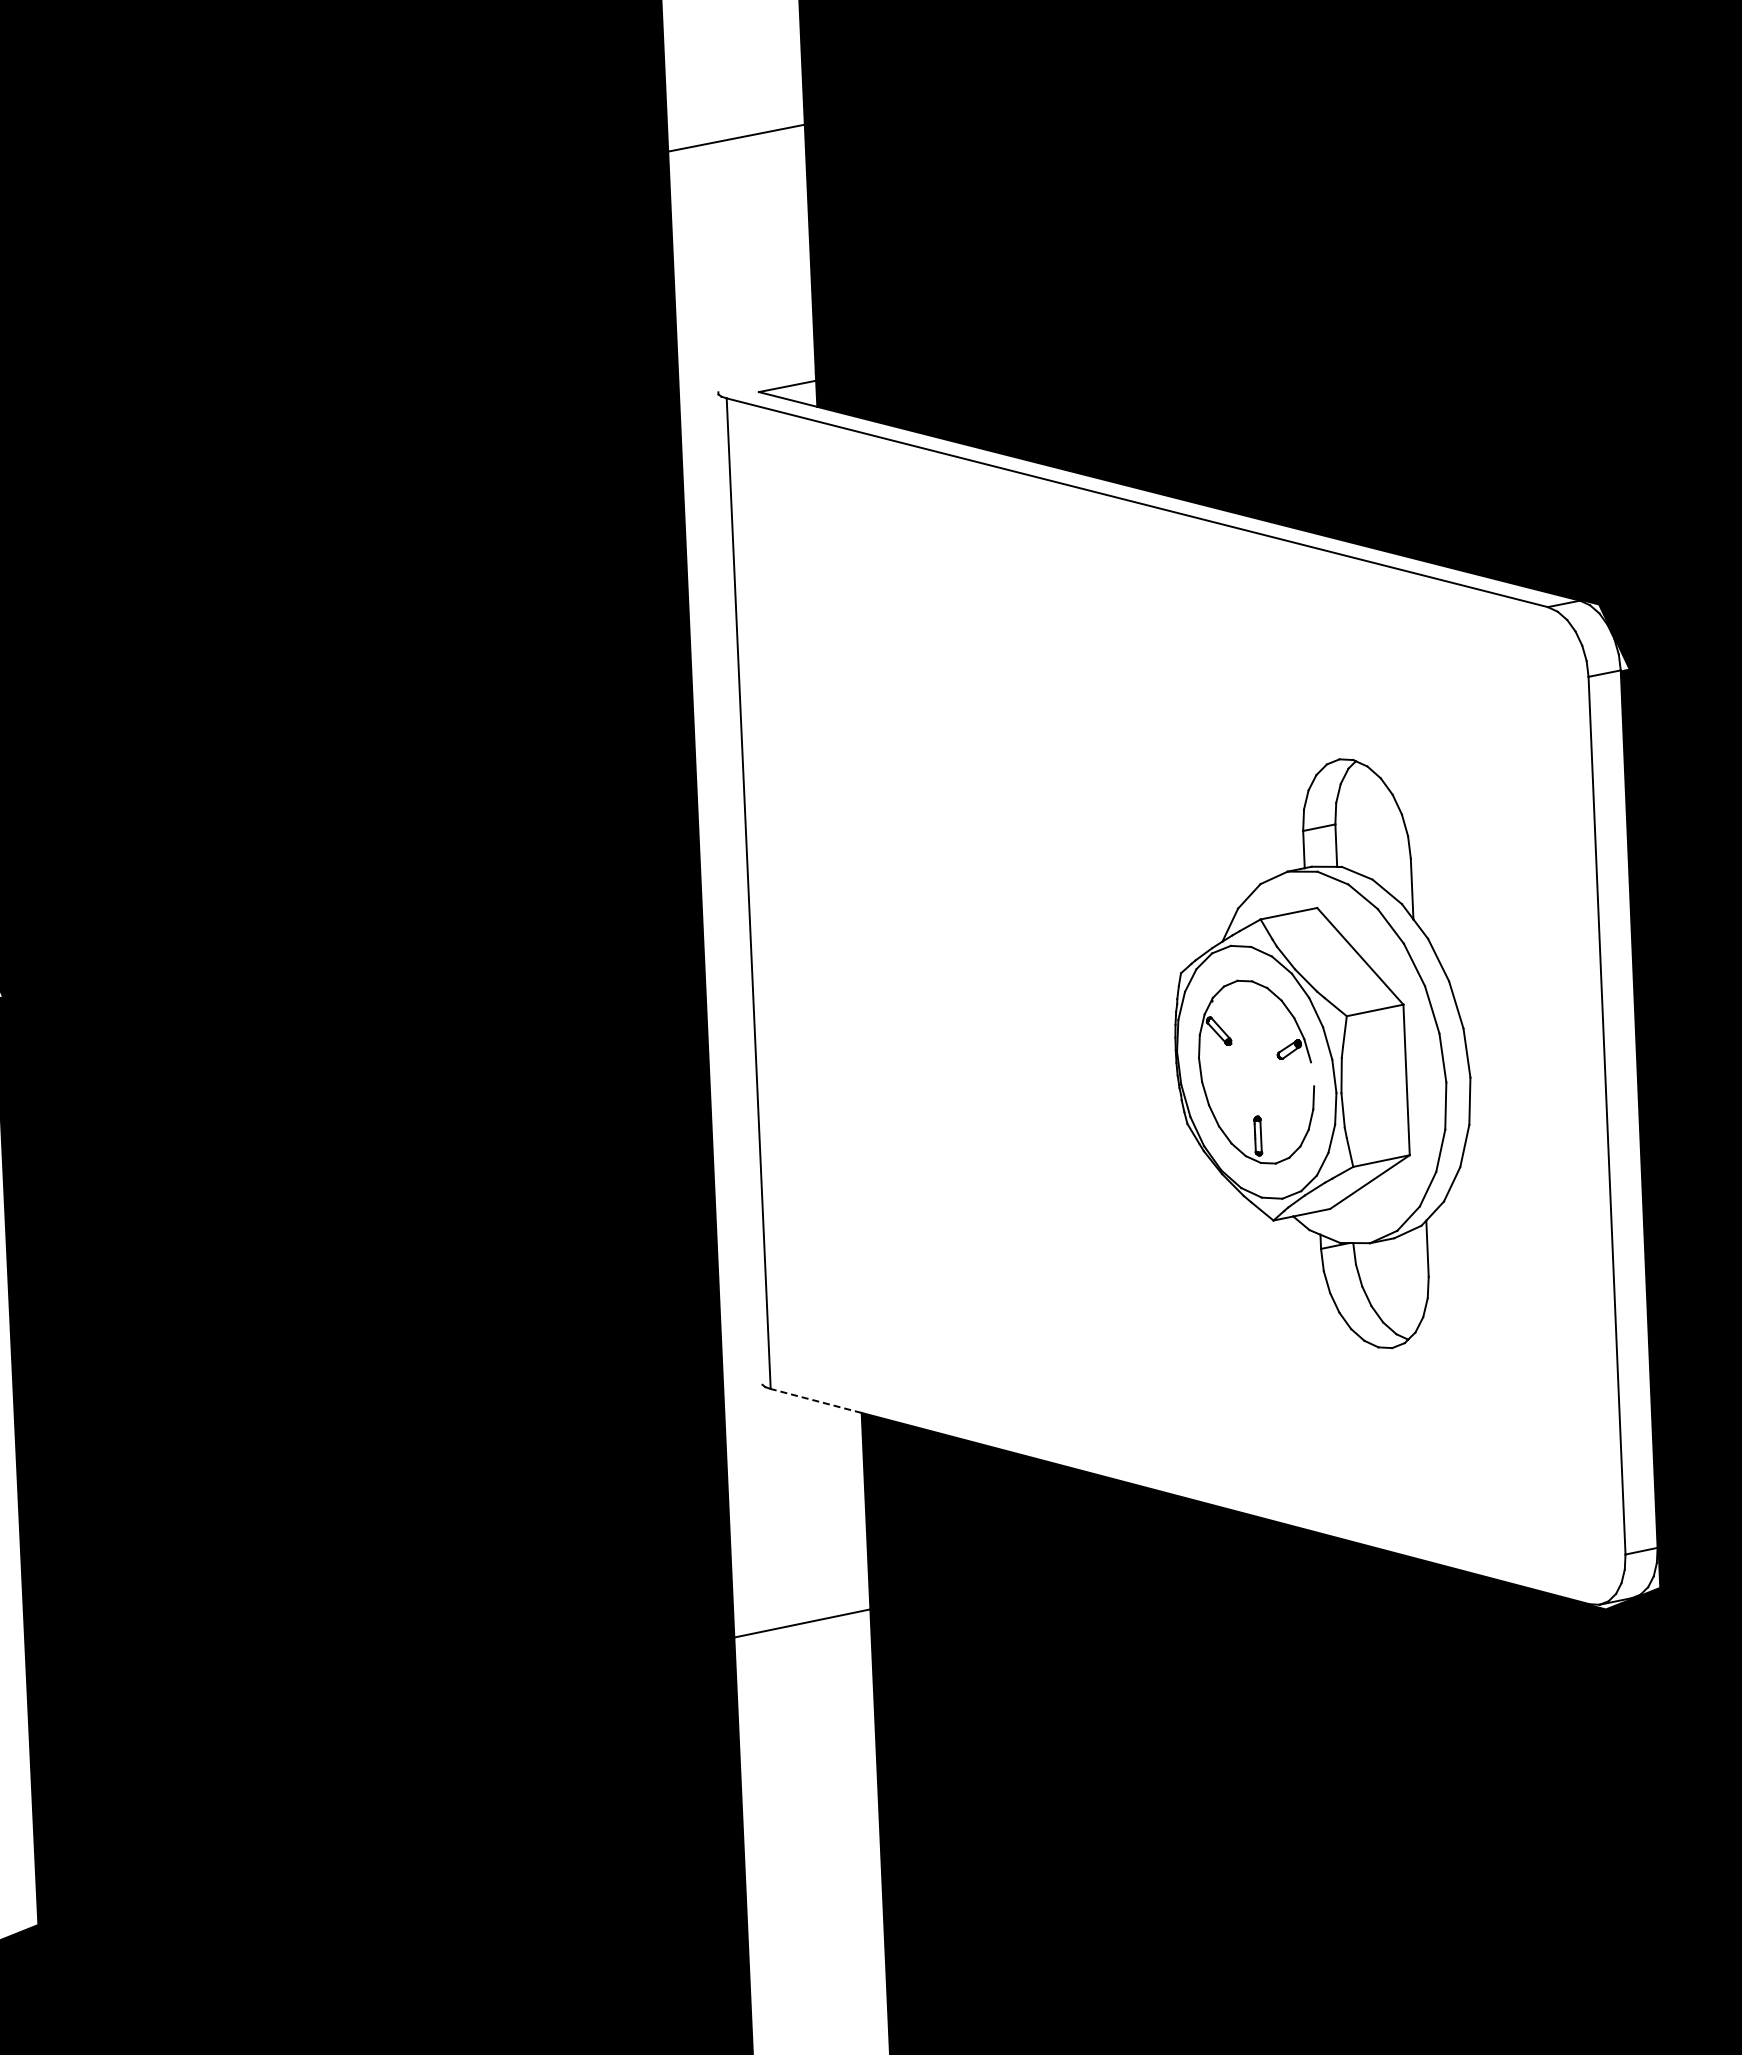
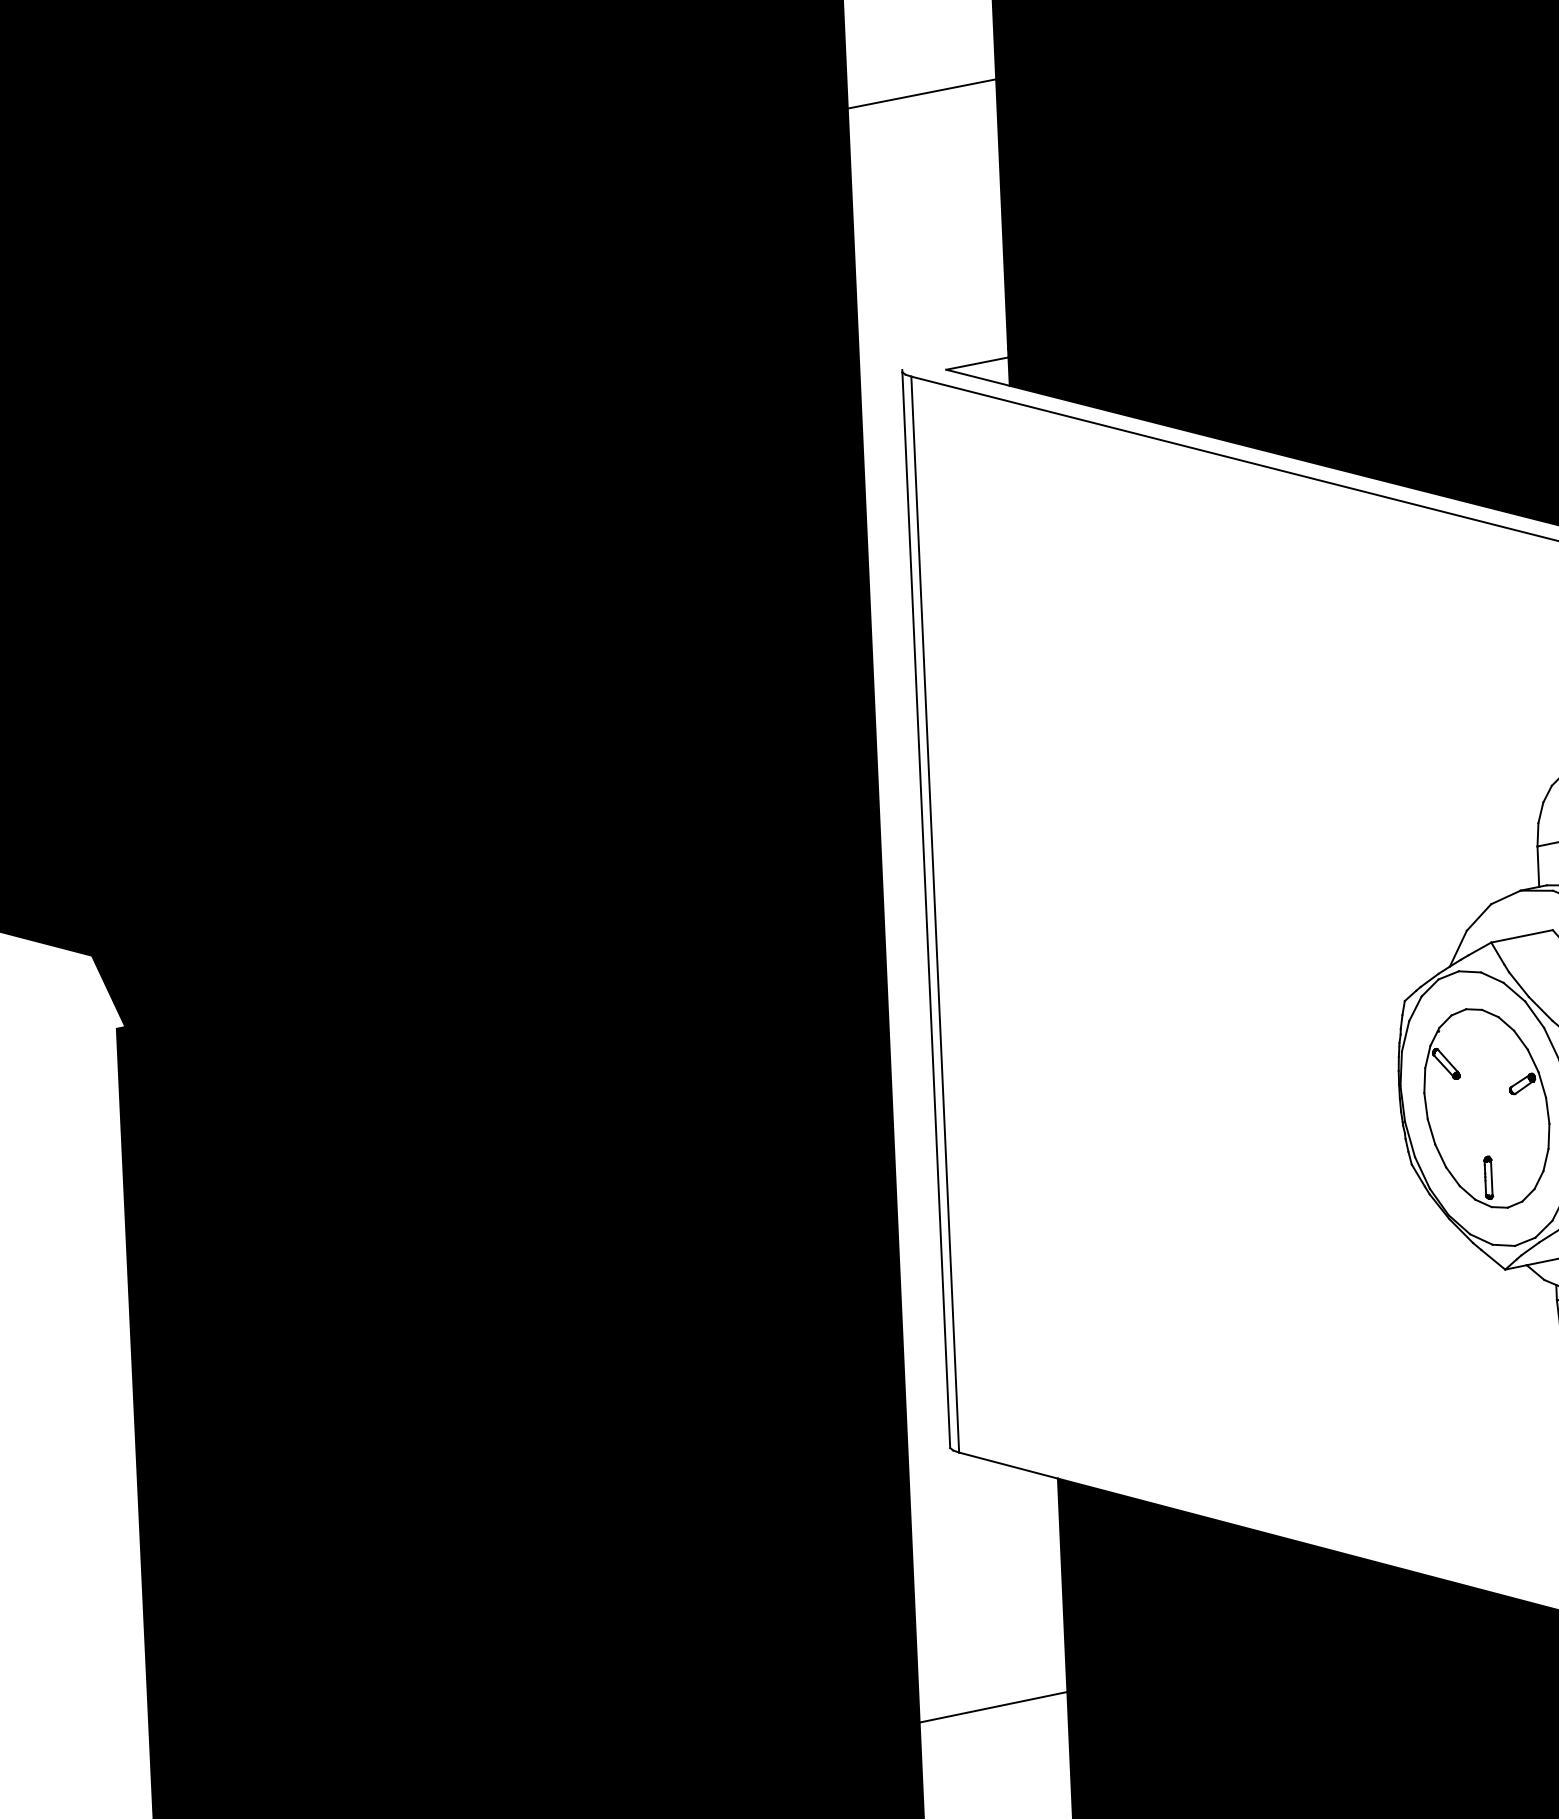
line: (740, 889) -> (926, 910), added
line: (1312, 1074) -> (1547, 1110), added
line: (815, 1400) -> (1007, 1465), dashed -> solid

